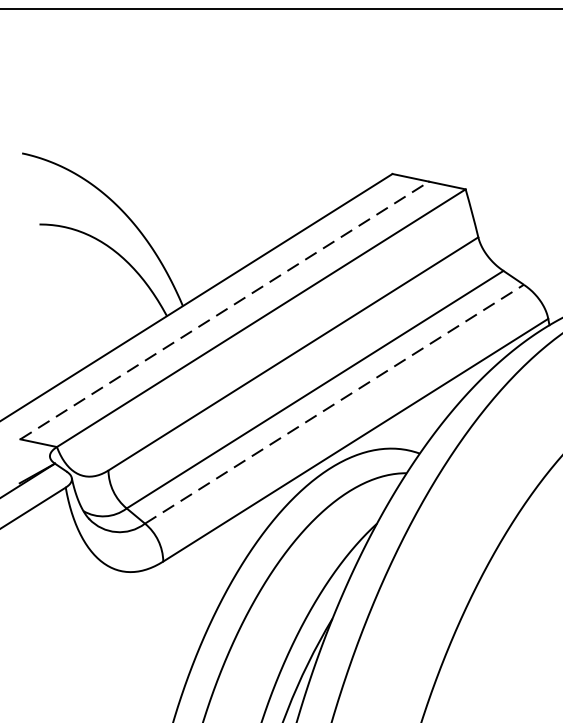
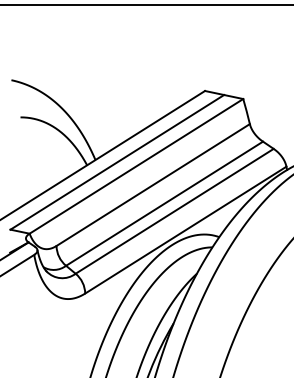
line: (225, 310) -> (117, 162), dashed -> solid
line: (336, 404) -> (175, 211), dashed -> solid

